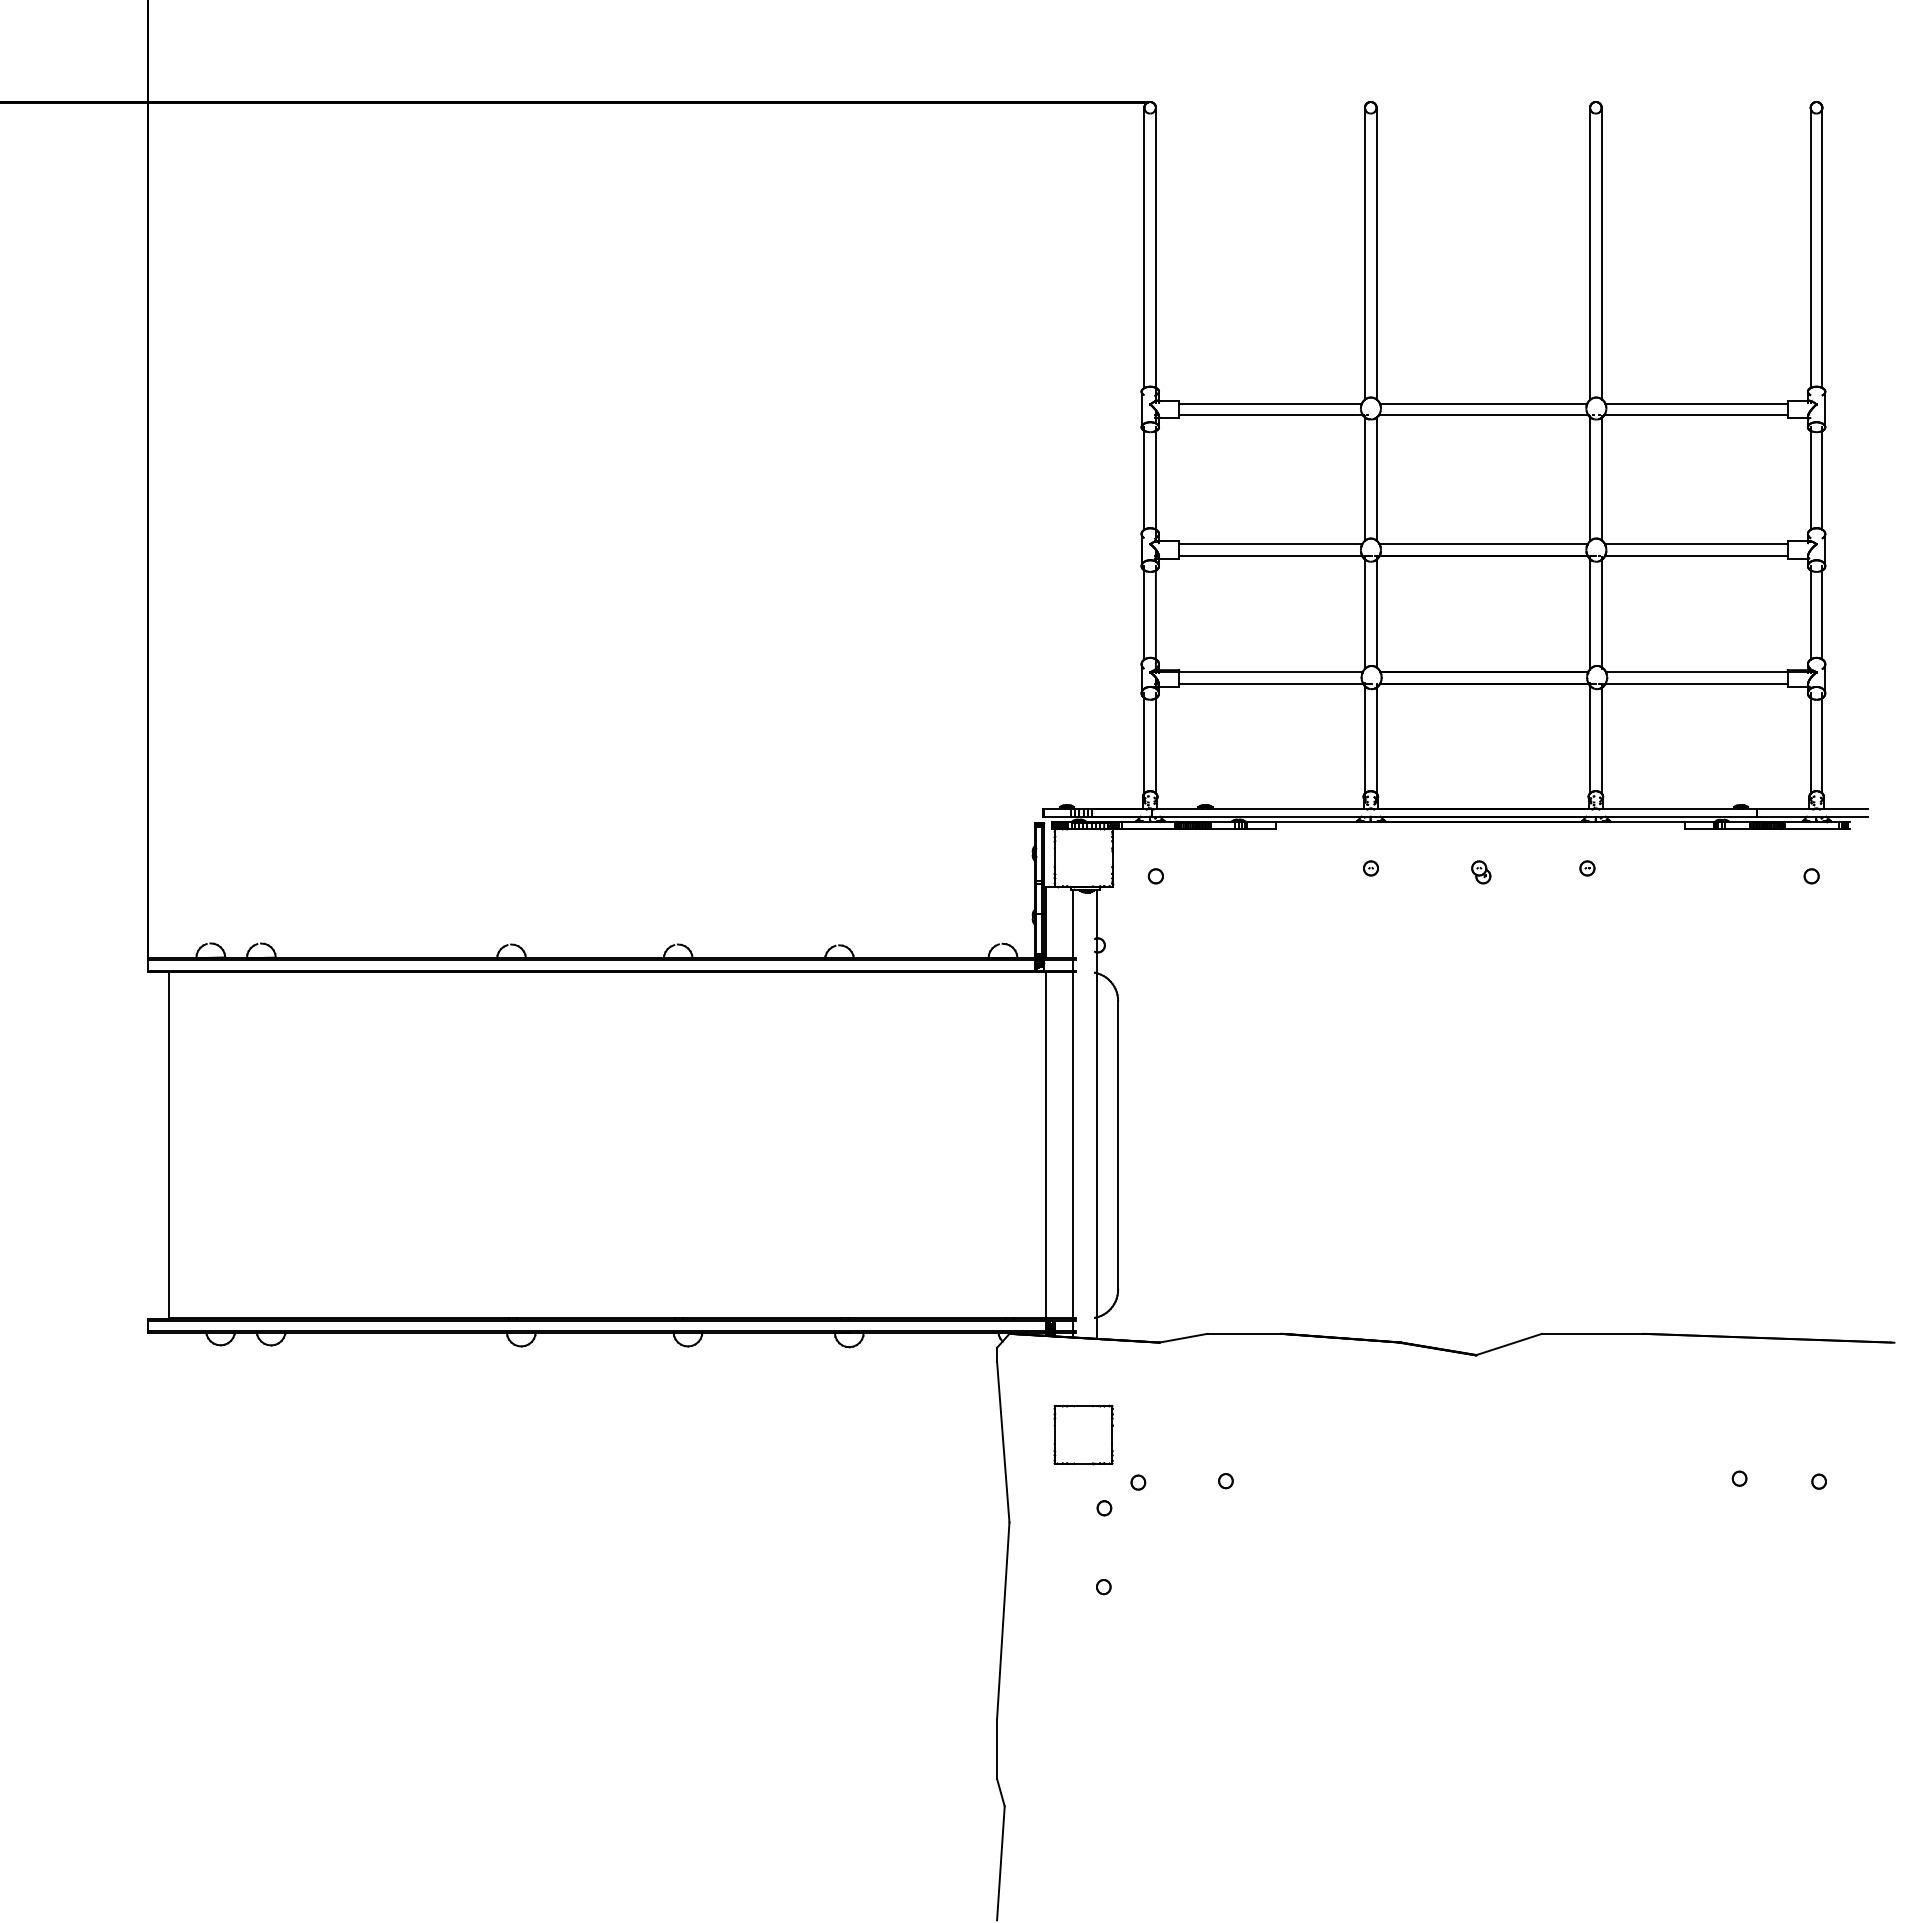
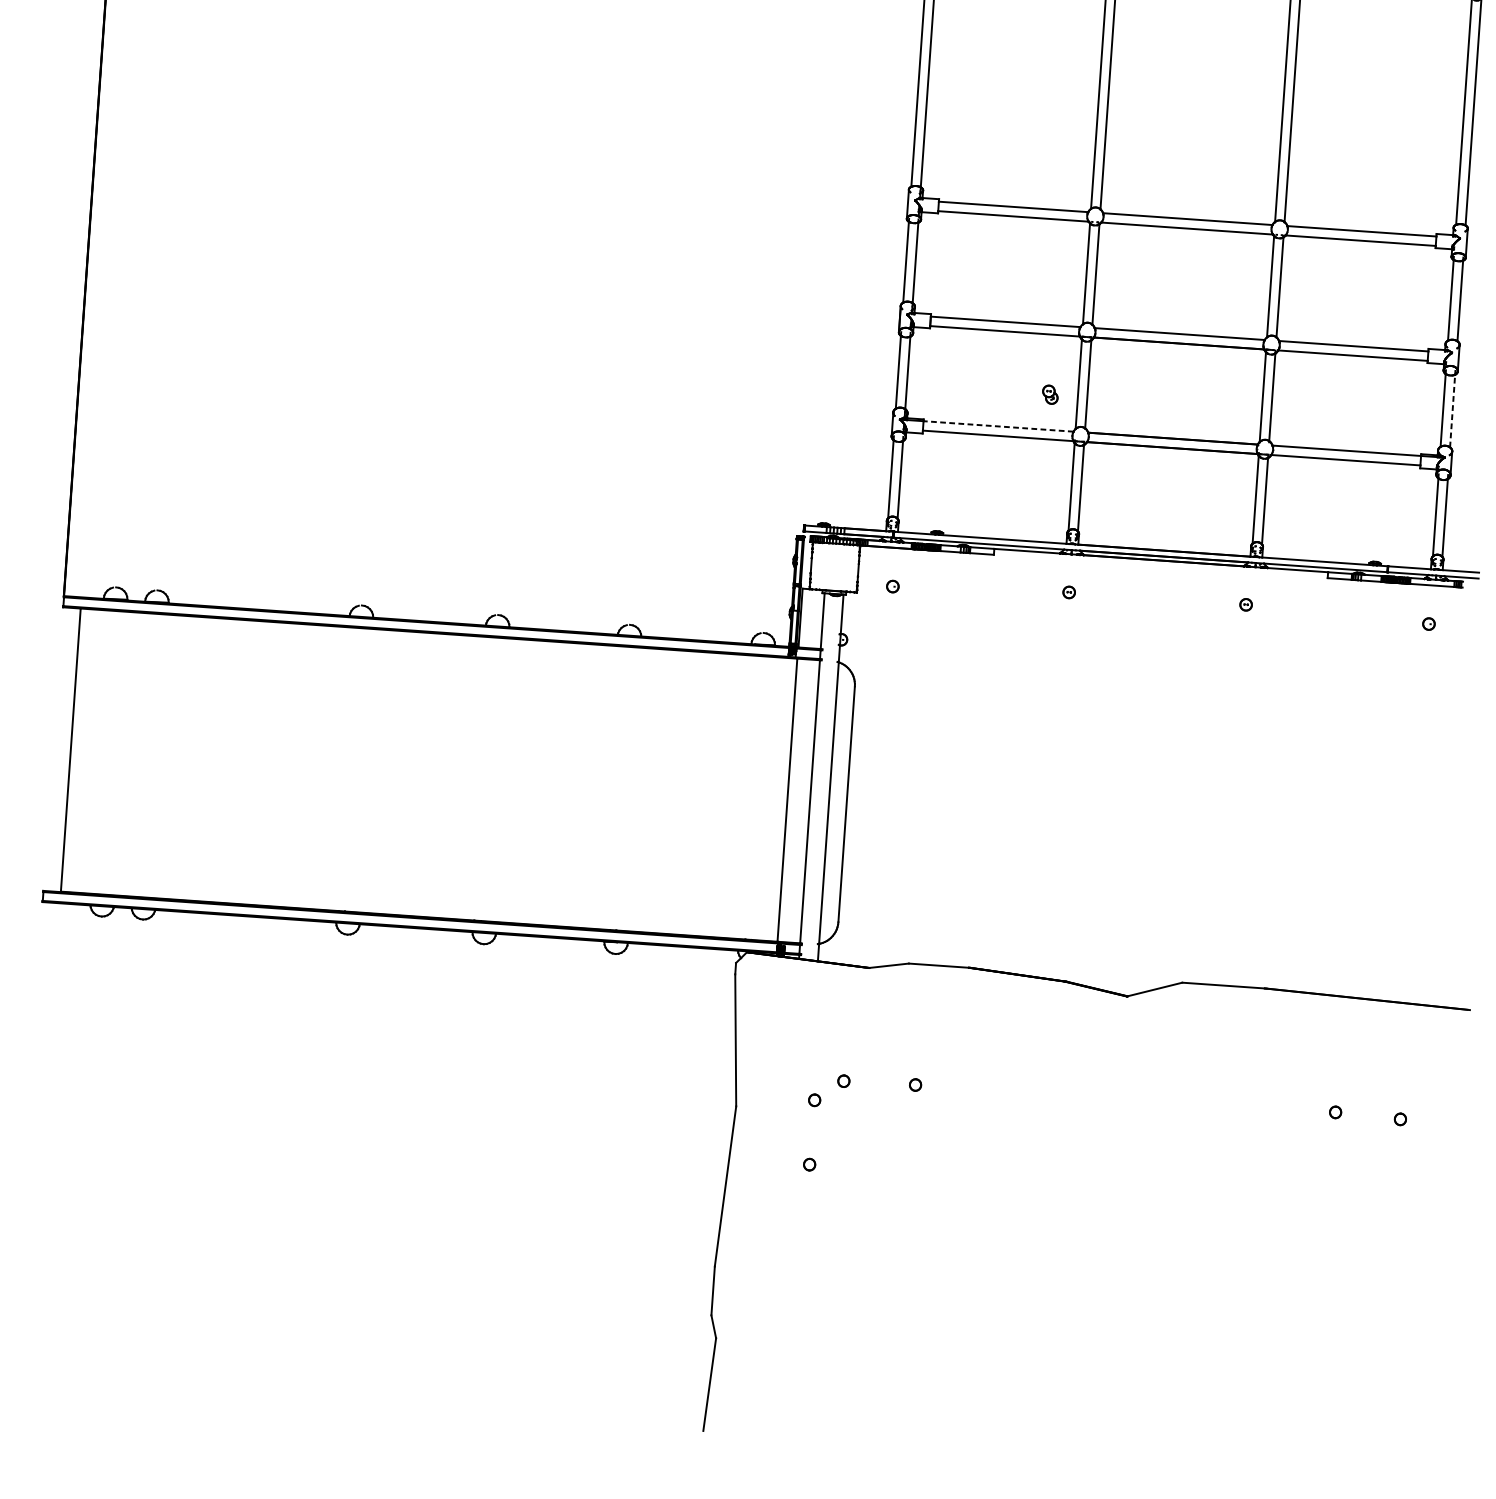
line: (1822, 614) -> (1452, 410), solid -> dashed
line: (1270, 672) -> (998, 426), solid -> dashed
part: (1481, 872) -> (1050, 394), moved
part: (1083, 1434) -> (801, 1038), removed

